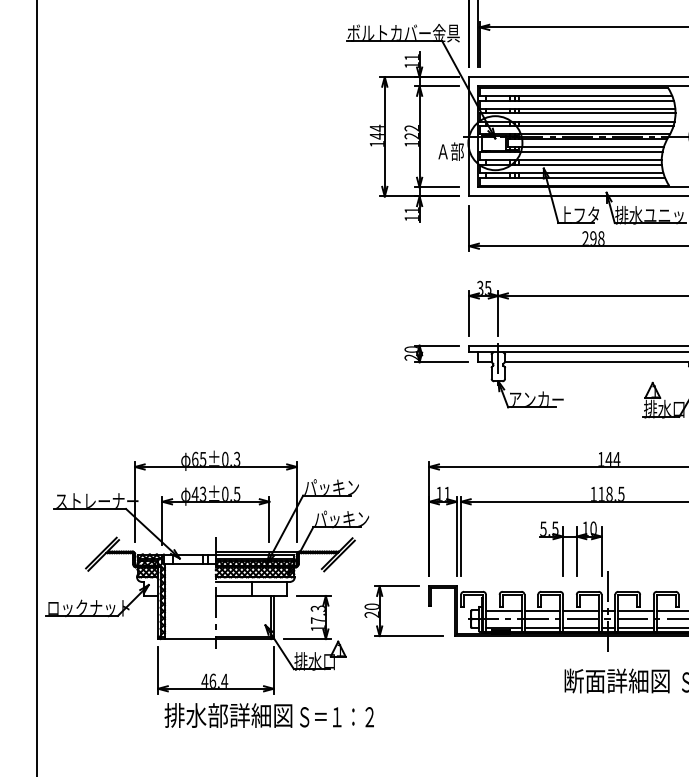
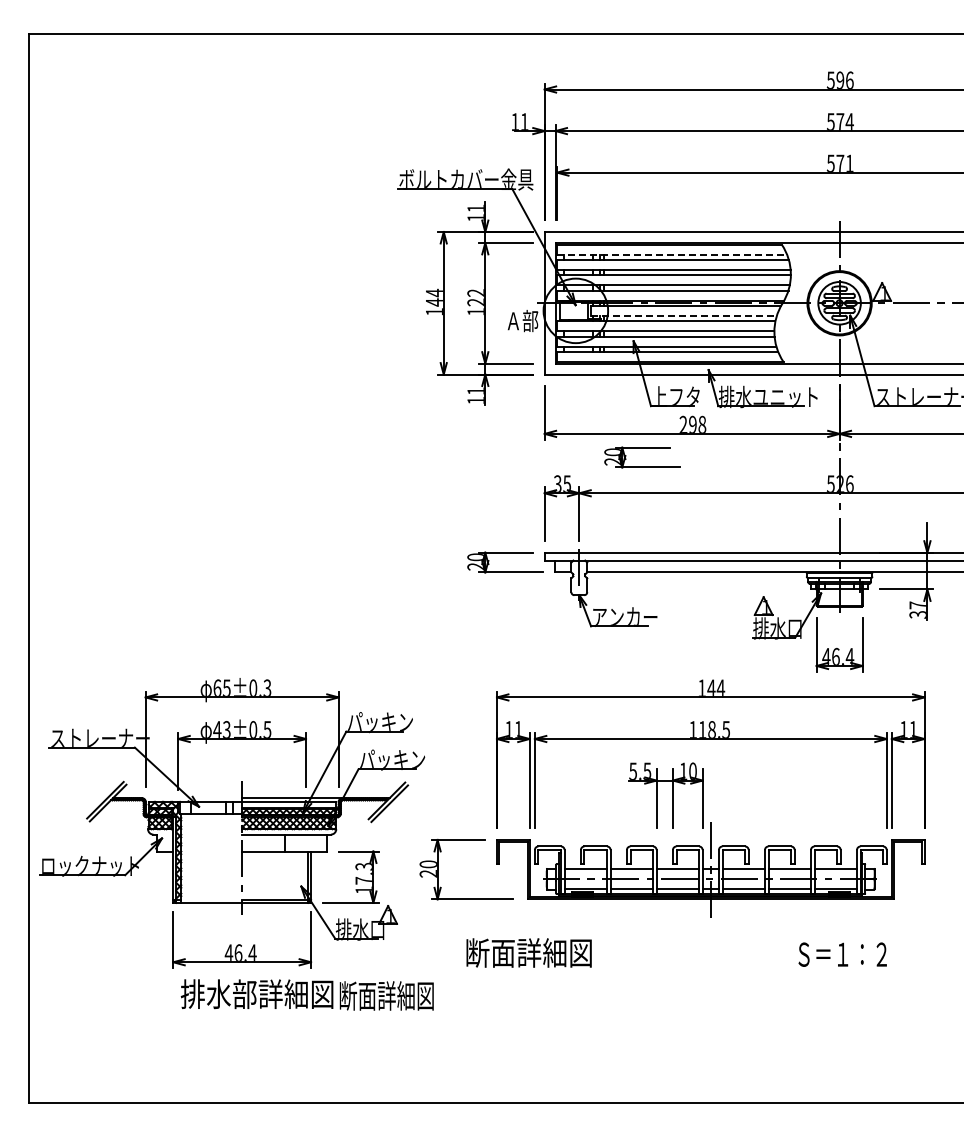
line: (576, 95) -> (672, 254), solid -> dashed
line: (586, 147) -> (684, 315), solid -> dashed
part: (551, 258) -> (642, 448), added
text: (616, 680) -> (528, 952), moved
text: (336, 716) -> (386, 995), Ｓ＝１：２ -> 断面詳細図

